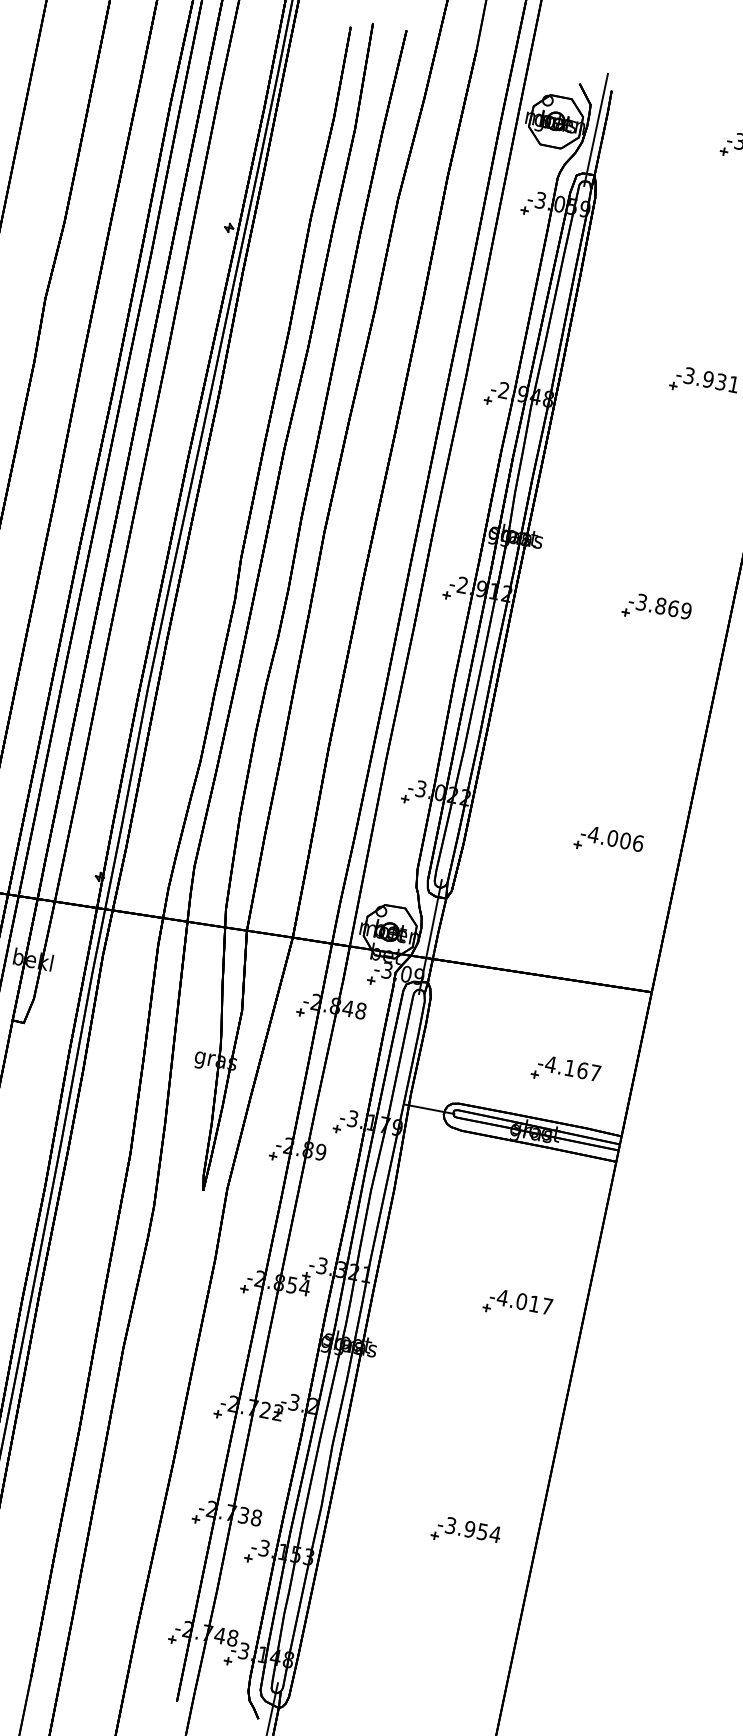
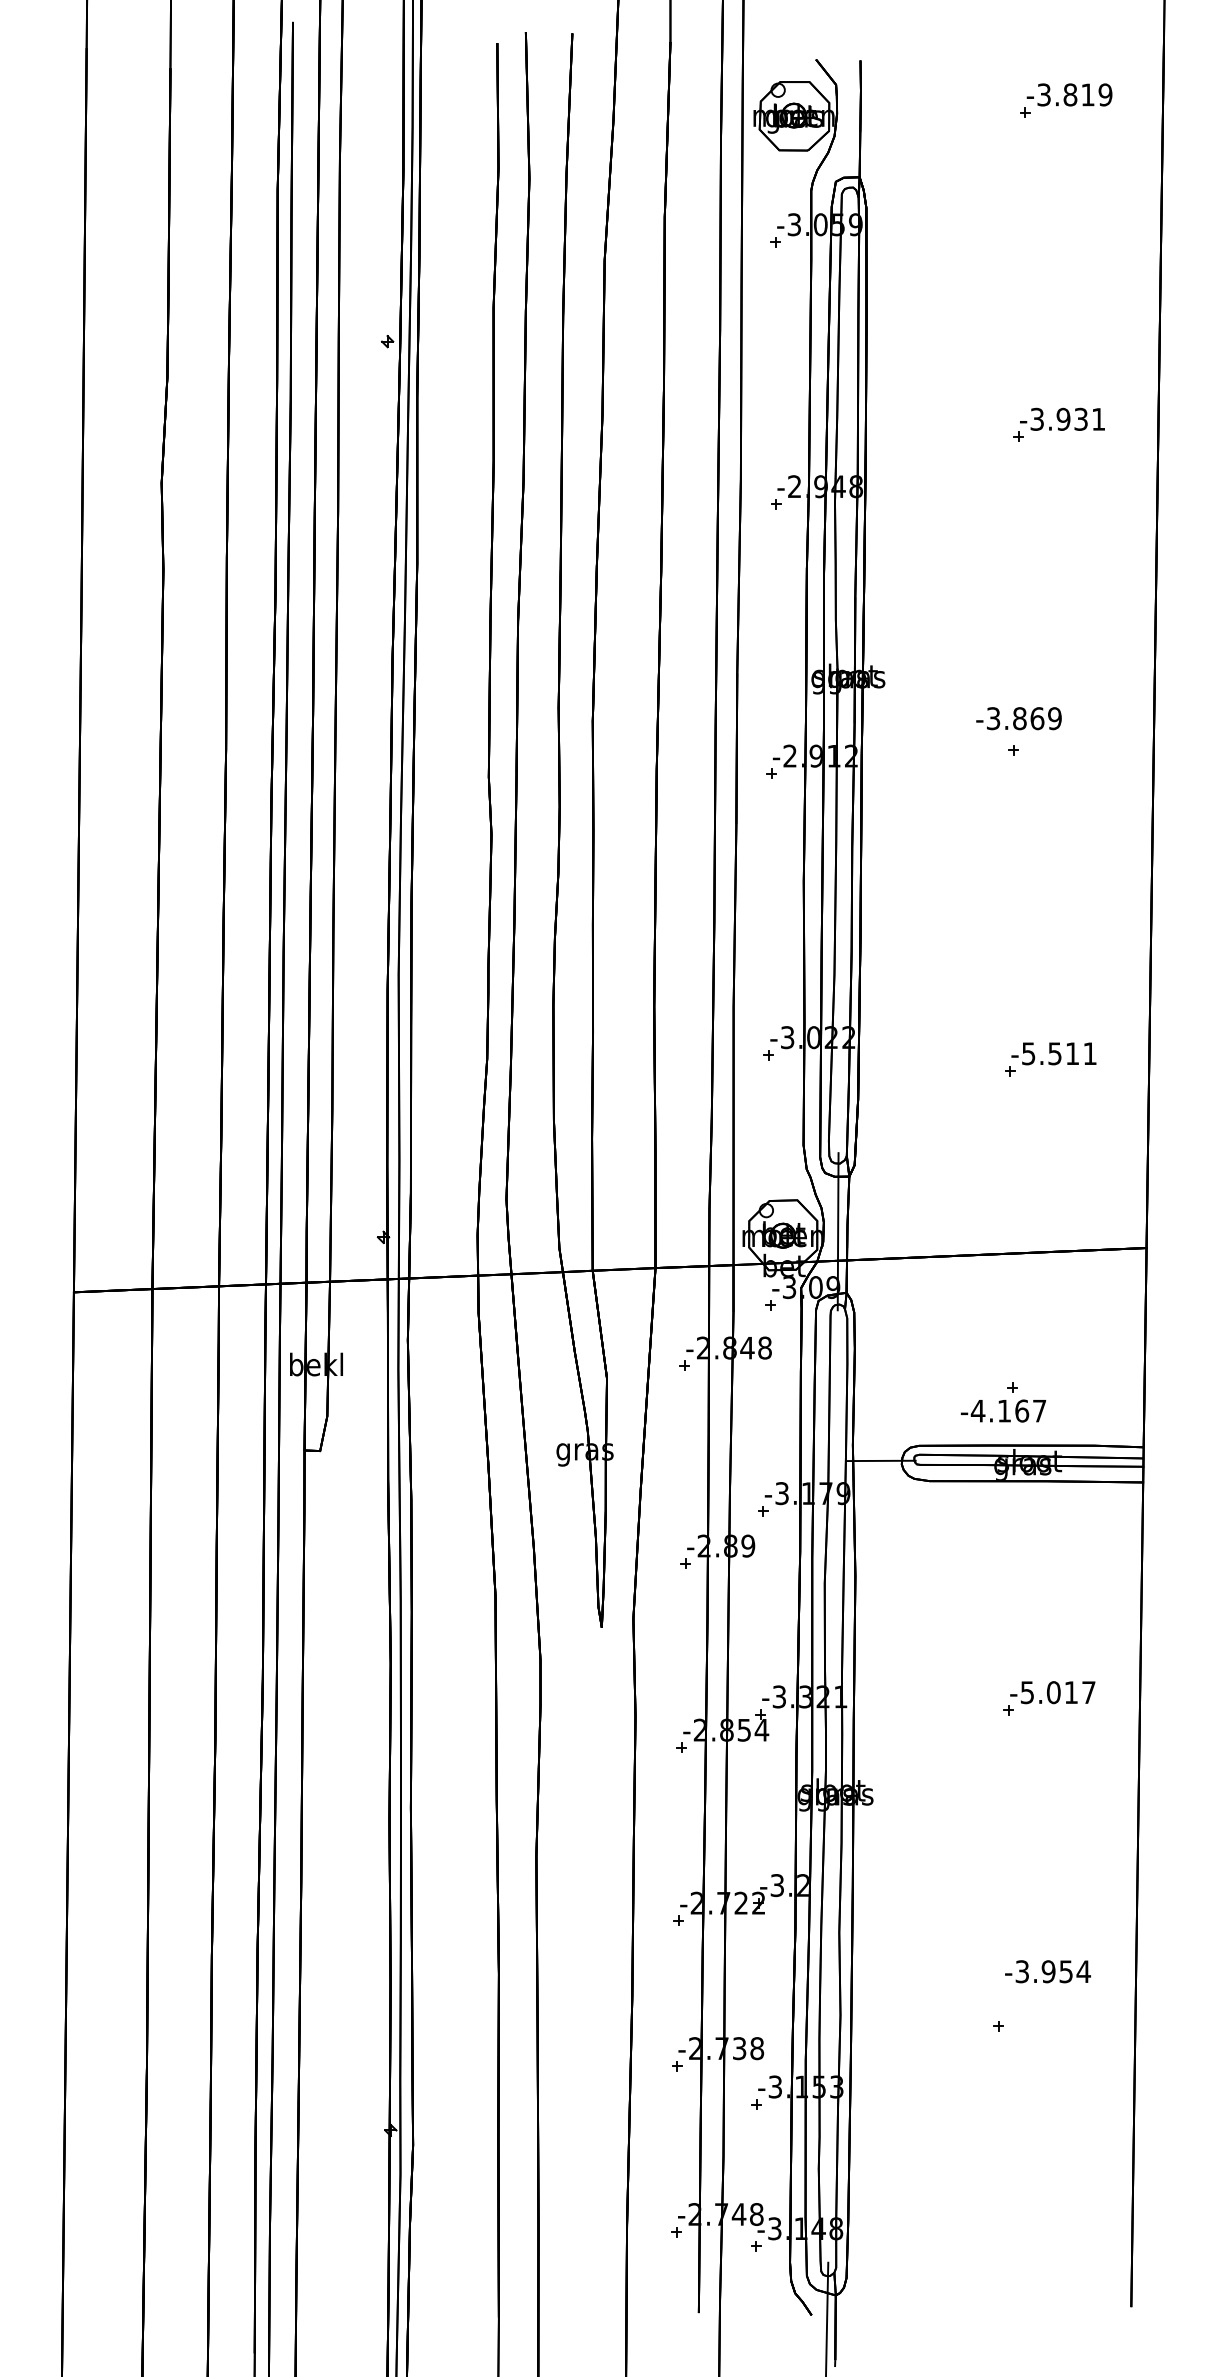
line: (595, 129) -> (849, 116), removed
text: (659, 605) -> (1018, 718), moved
text: (616, 838) -> (1059, 1053), -4.006 -> -5.511
text: (569, 1067) -> (1003, 1410), moved
text: (502, 1297) -> (1027, 1692), -4.017 -> -5.017
text: (469, 1529) -> (1047, 1971), moved

